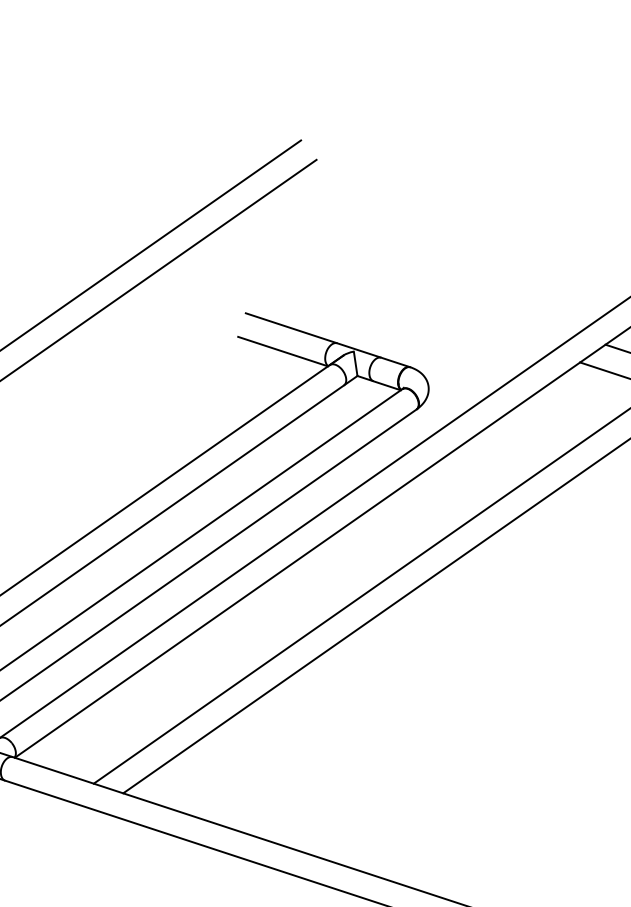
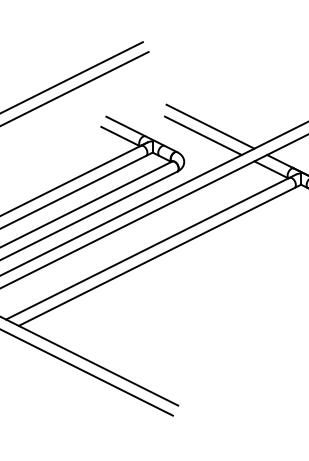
line: (473, 301) -> (210, 126), added
line: (459, 323) -> (202, 135), added

